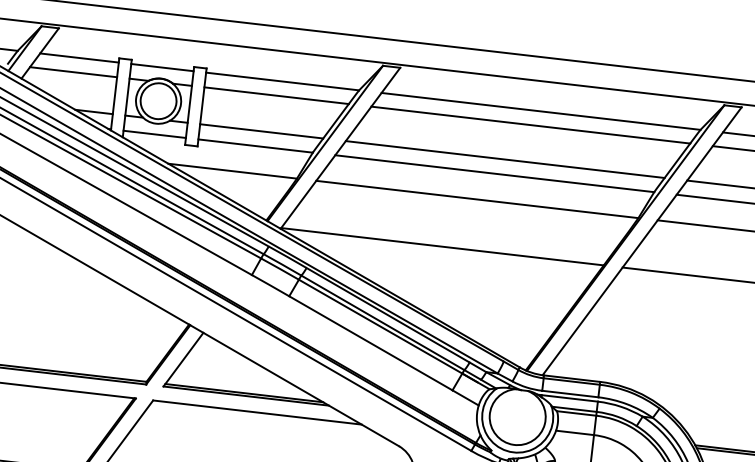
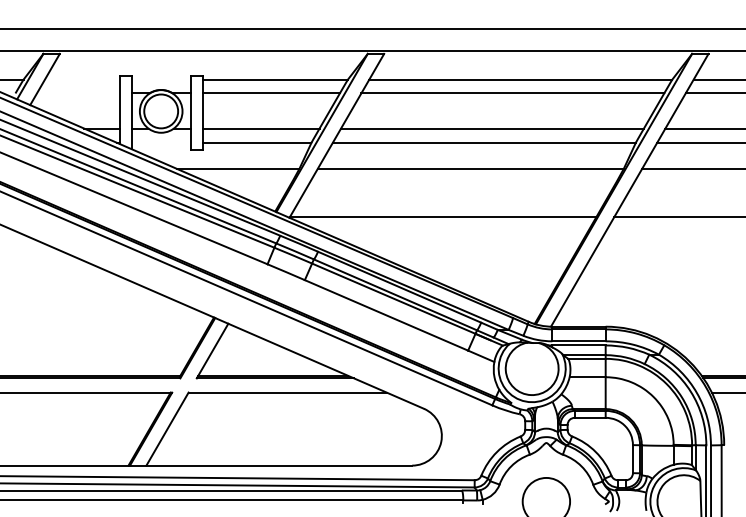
line: (79, 58) -> (82, 79), removed
line: (161, 67) -> (160, 79), removed
line: (72, 72) -> (77, 93), removed
line: (154, 133) -> (160, 142), removed

